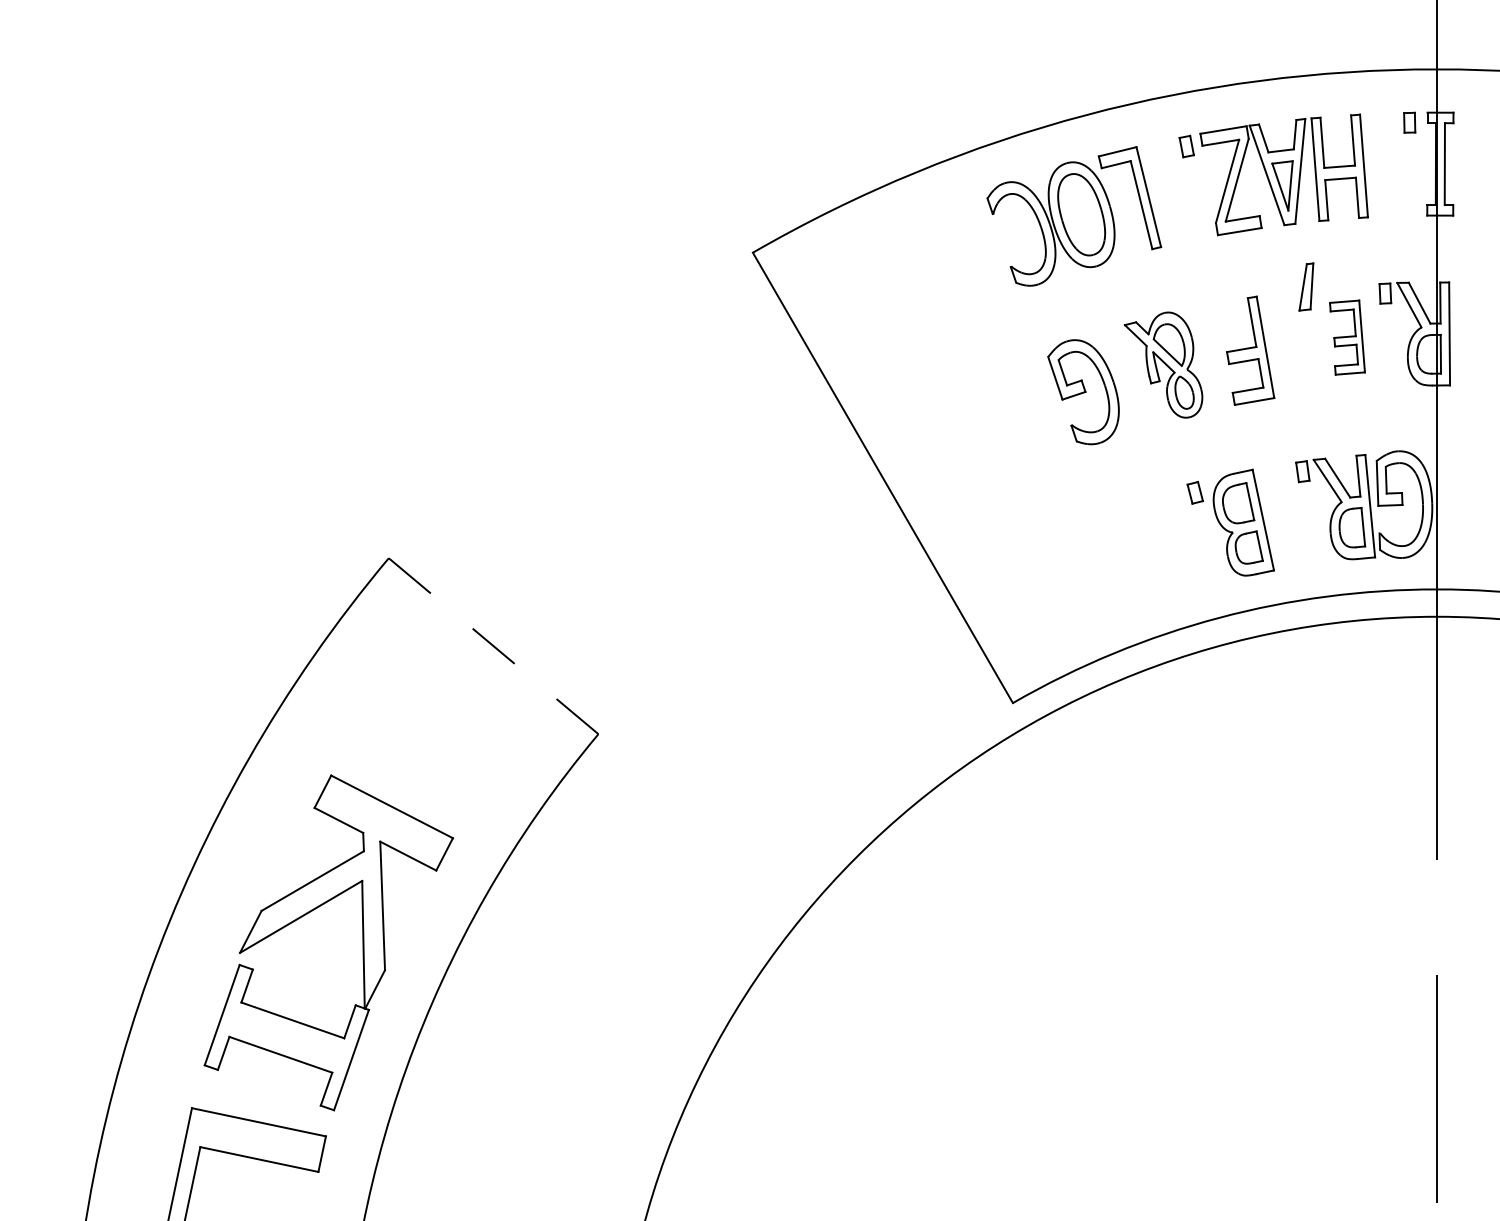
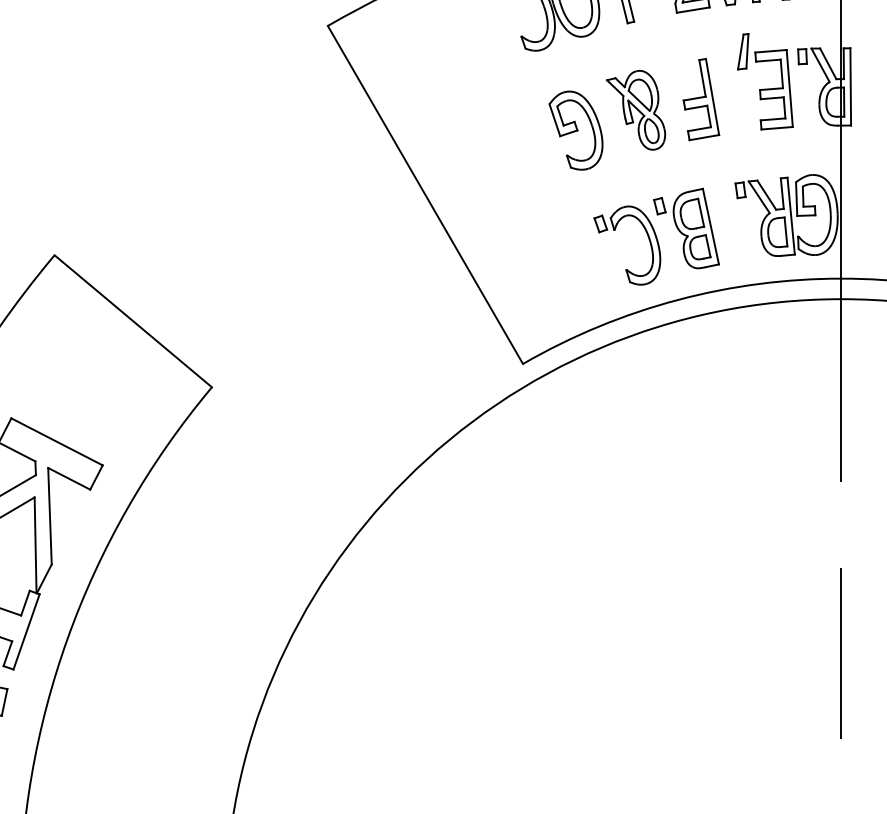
part: (1347, 337) -> (774, 89), size x1.43
part: (1135, 525) -> (614, 230), added
line: (493, 646) -> (133, 321), dashed -> solid

